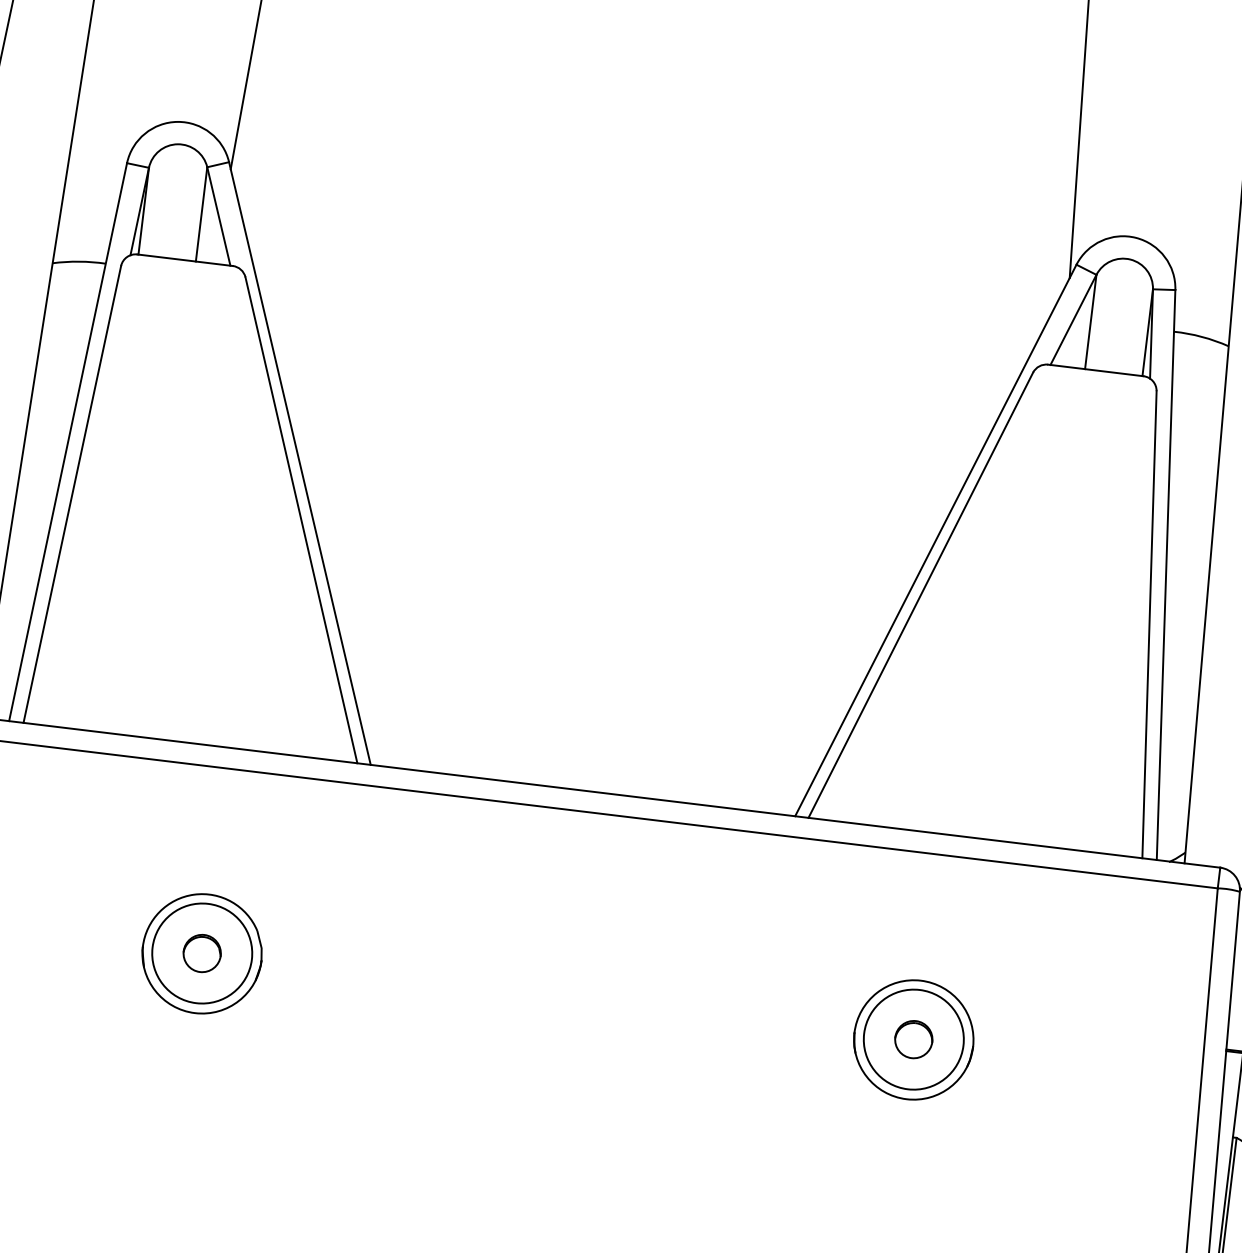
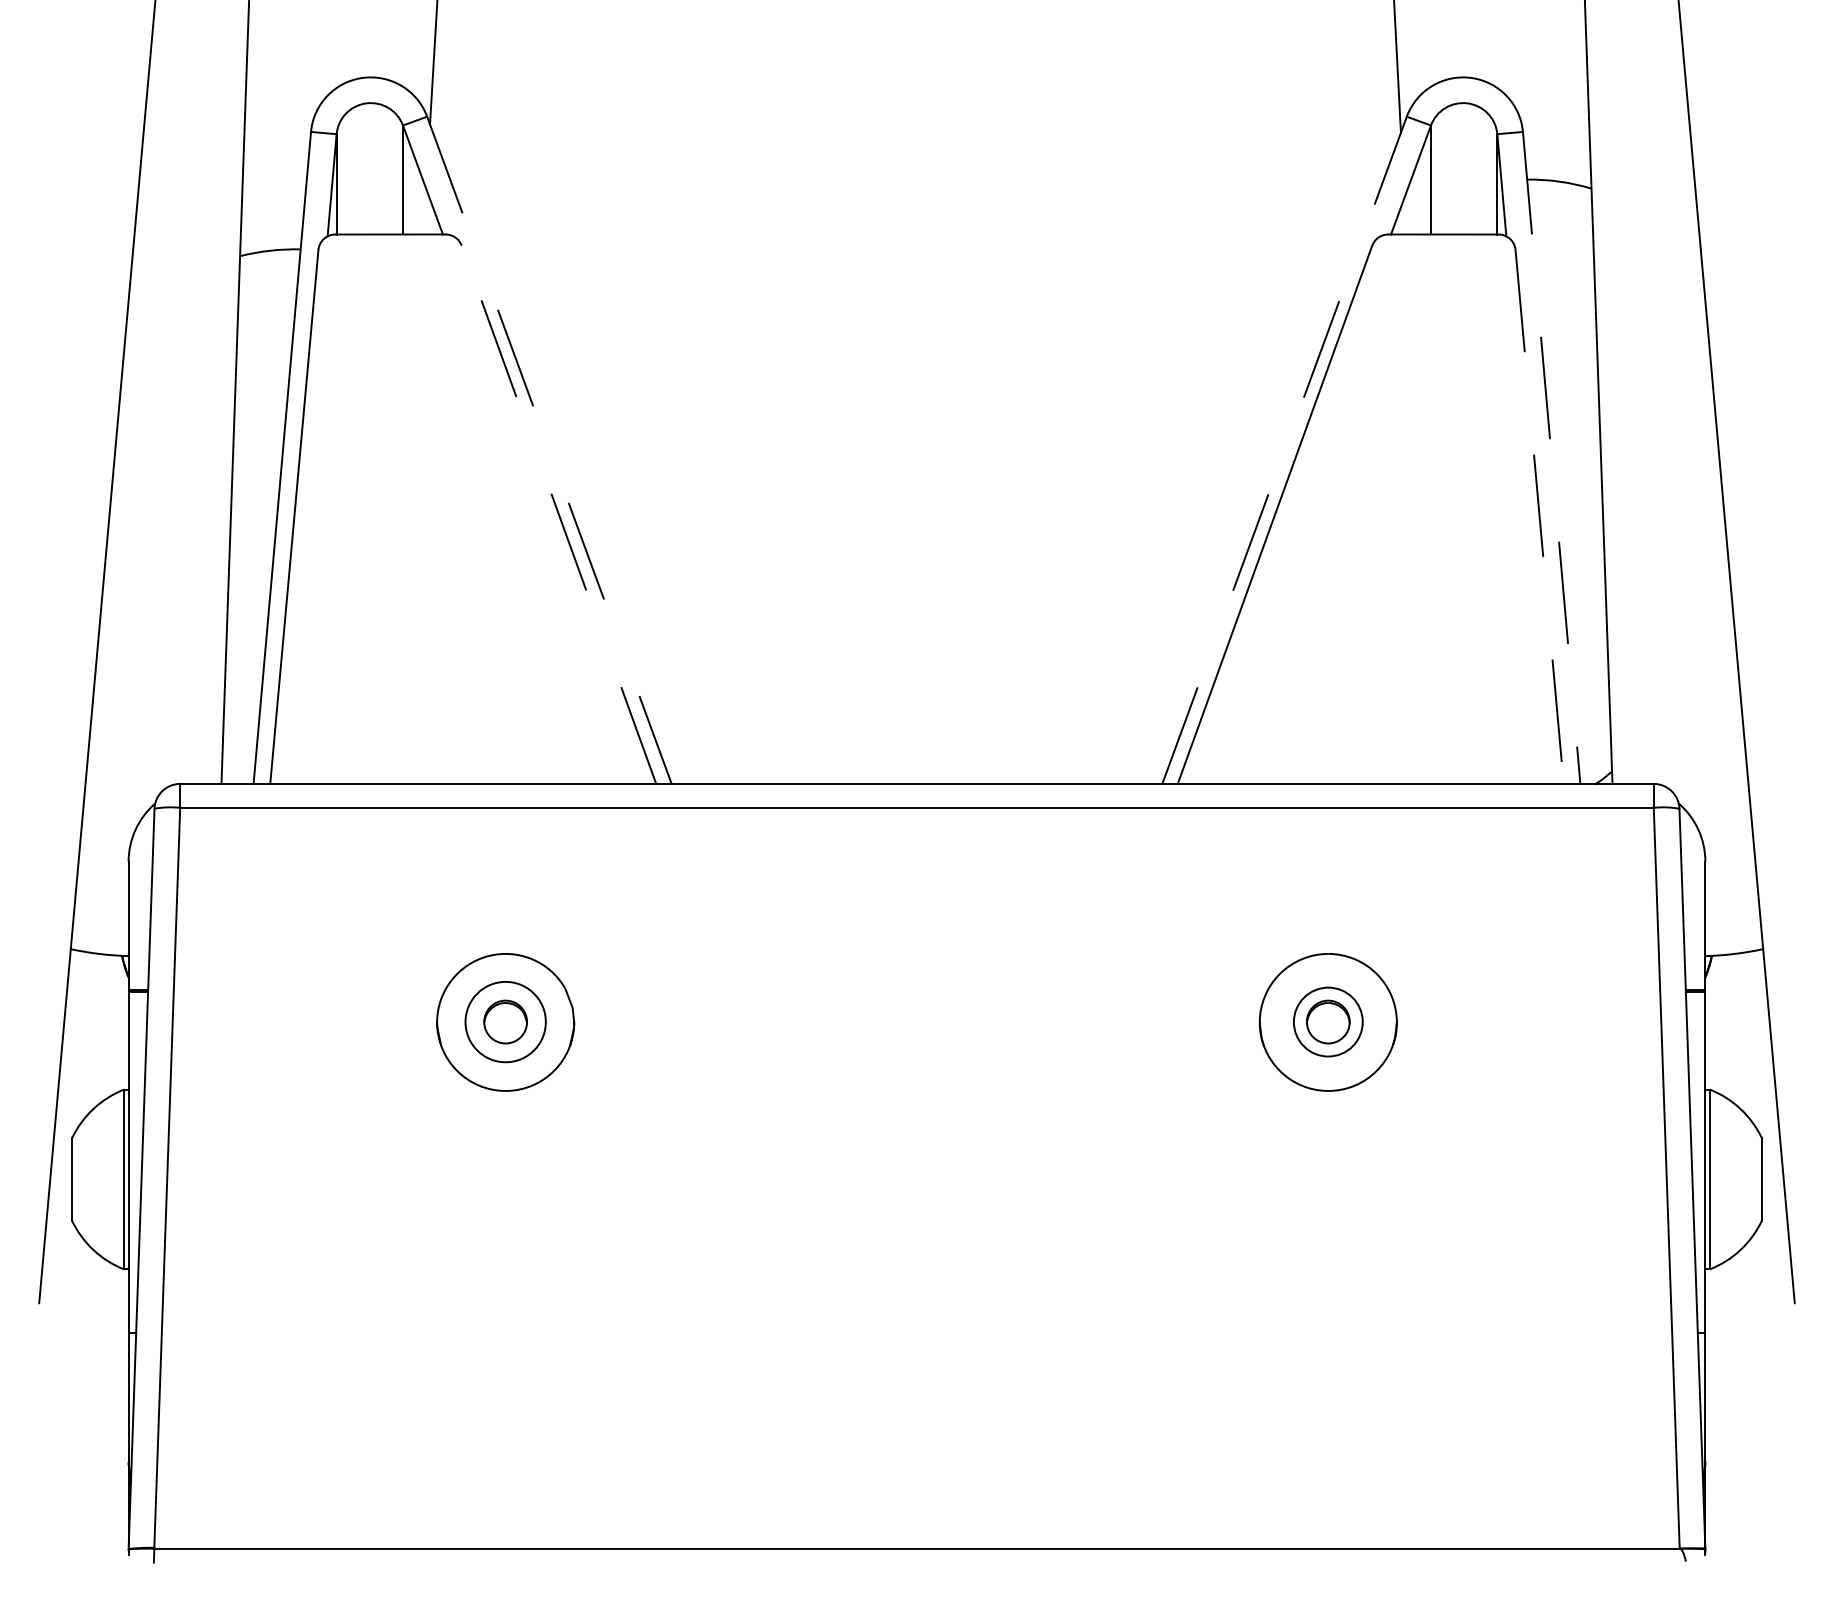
line: (299, 463) -> (549, 450), solid -> dashed
line: (301, 520) -> (558, 514), solid -> dashed
line: (935, 539) -> (1284, 449), solid -> dashed
line: (1165, 575) -> (1551, 458), solid -> dashed
line: (1149, 625) -> (1539, 517), solid -> dashed
circle: (202, 953) -> (505, 1021), size x0.7
circle: (913, 1039) -> (1327, 1021), size x0.6

